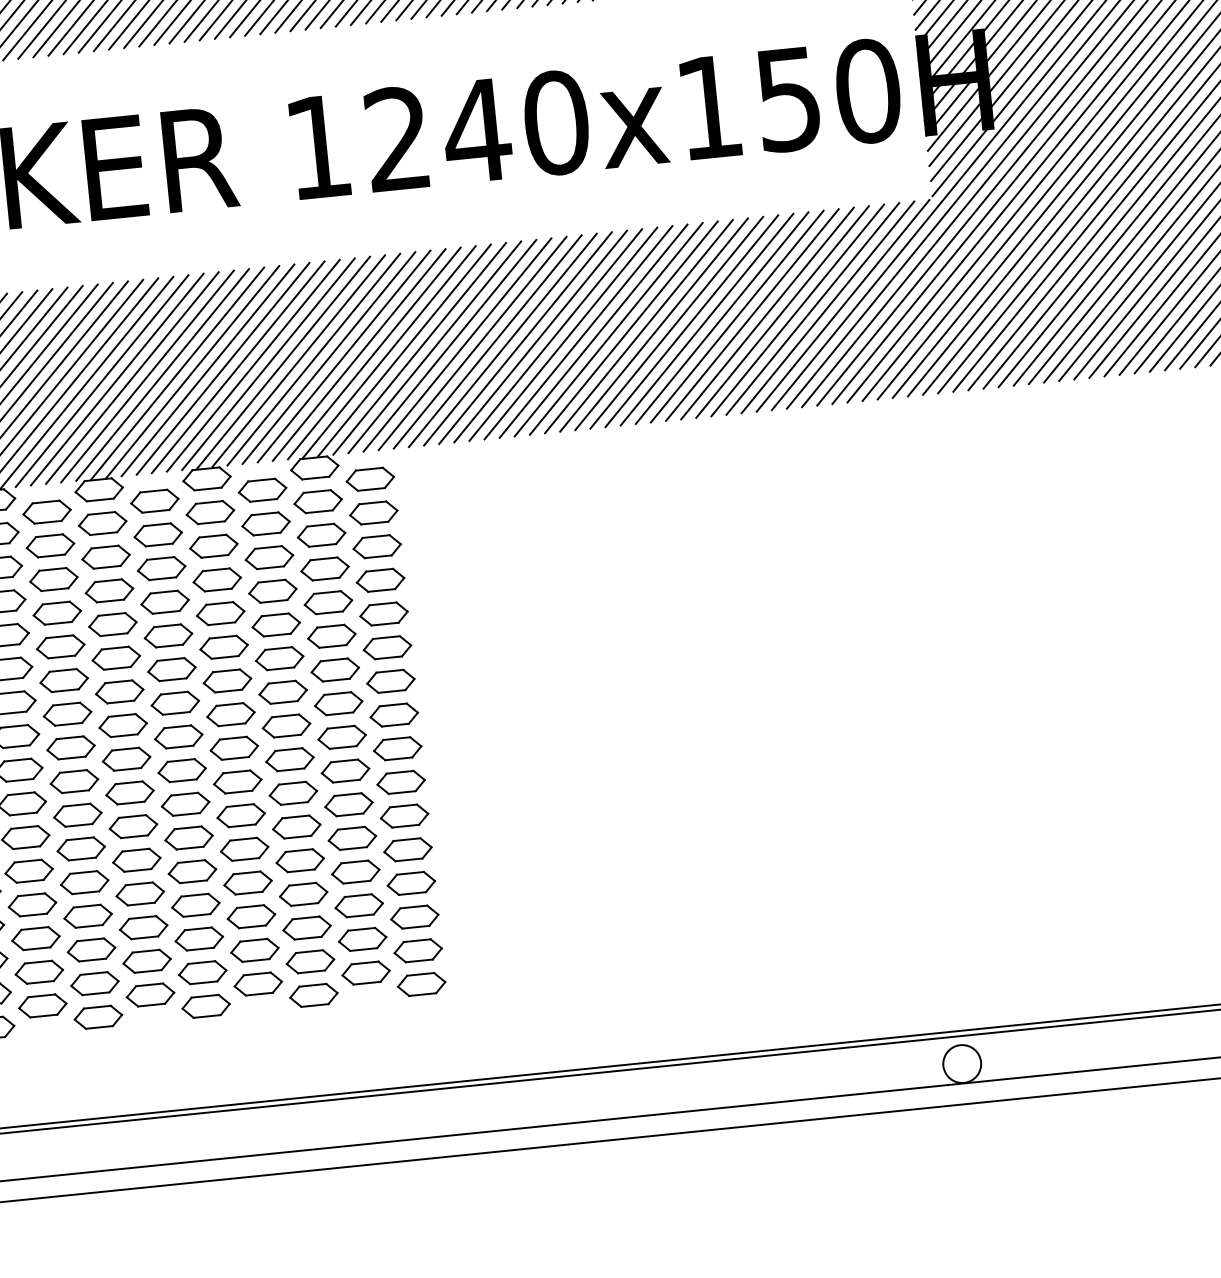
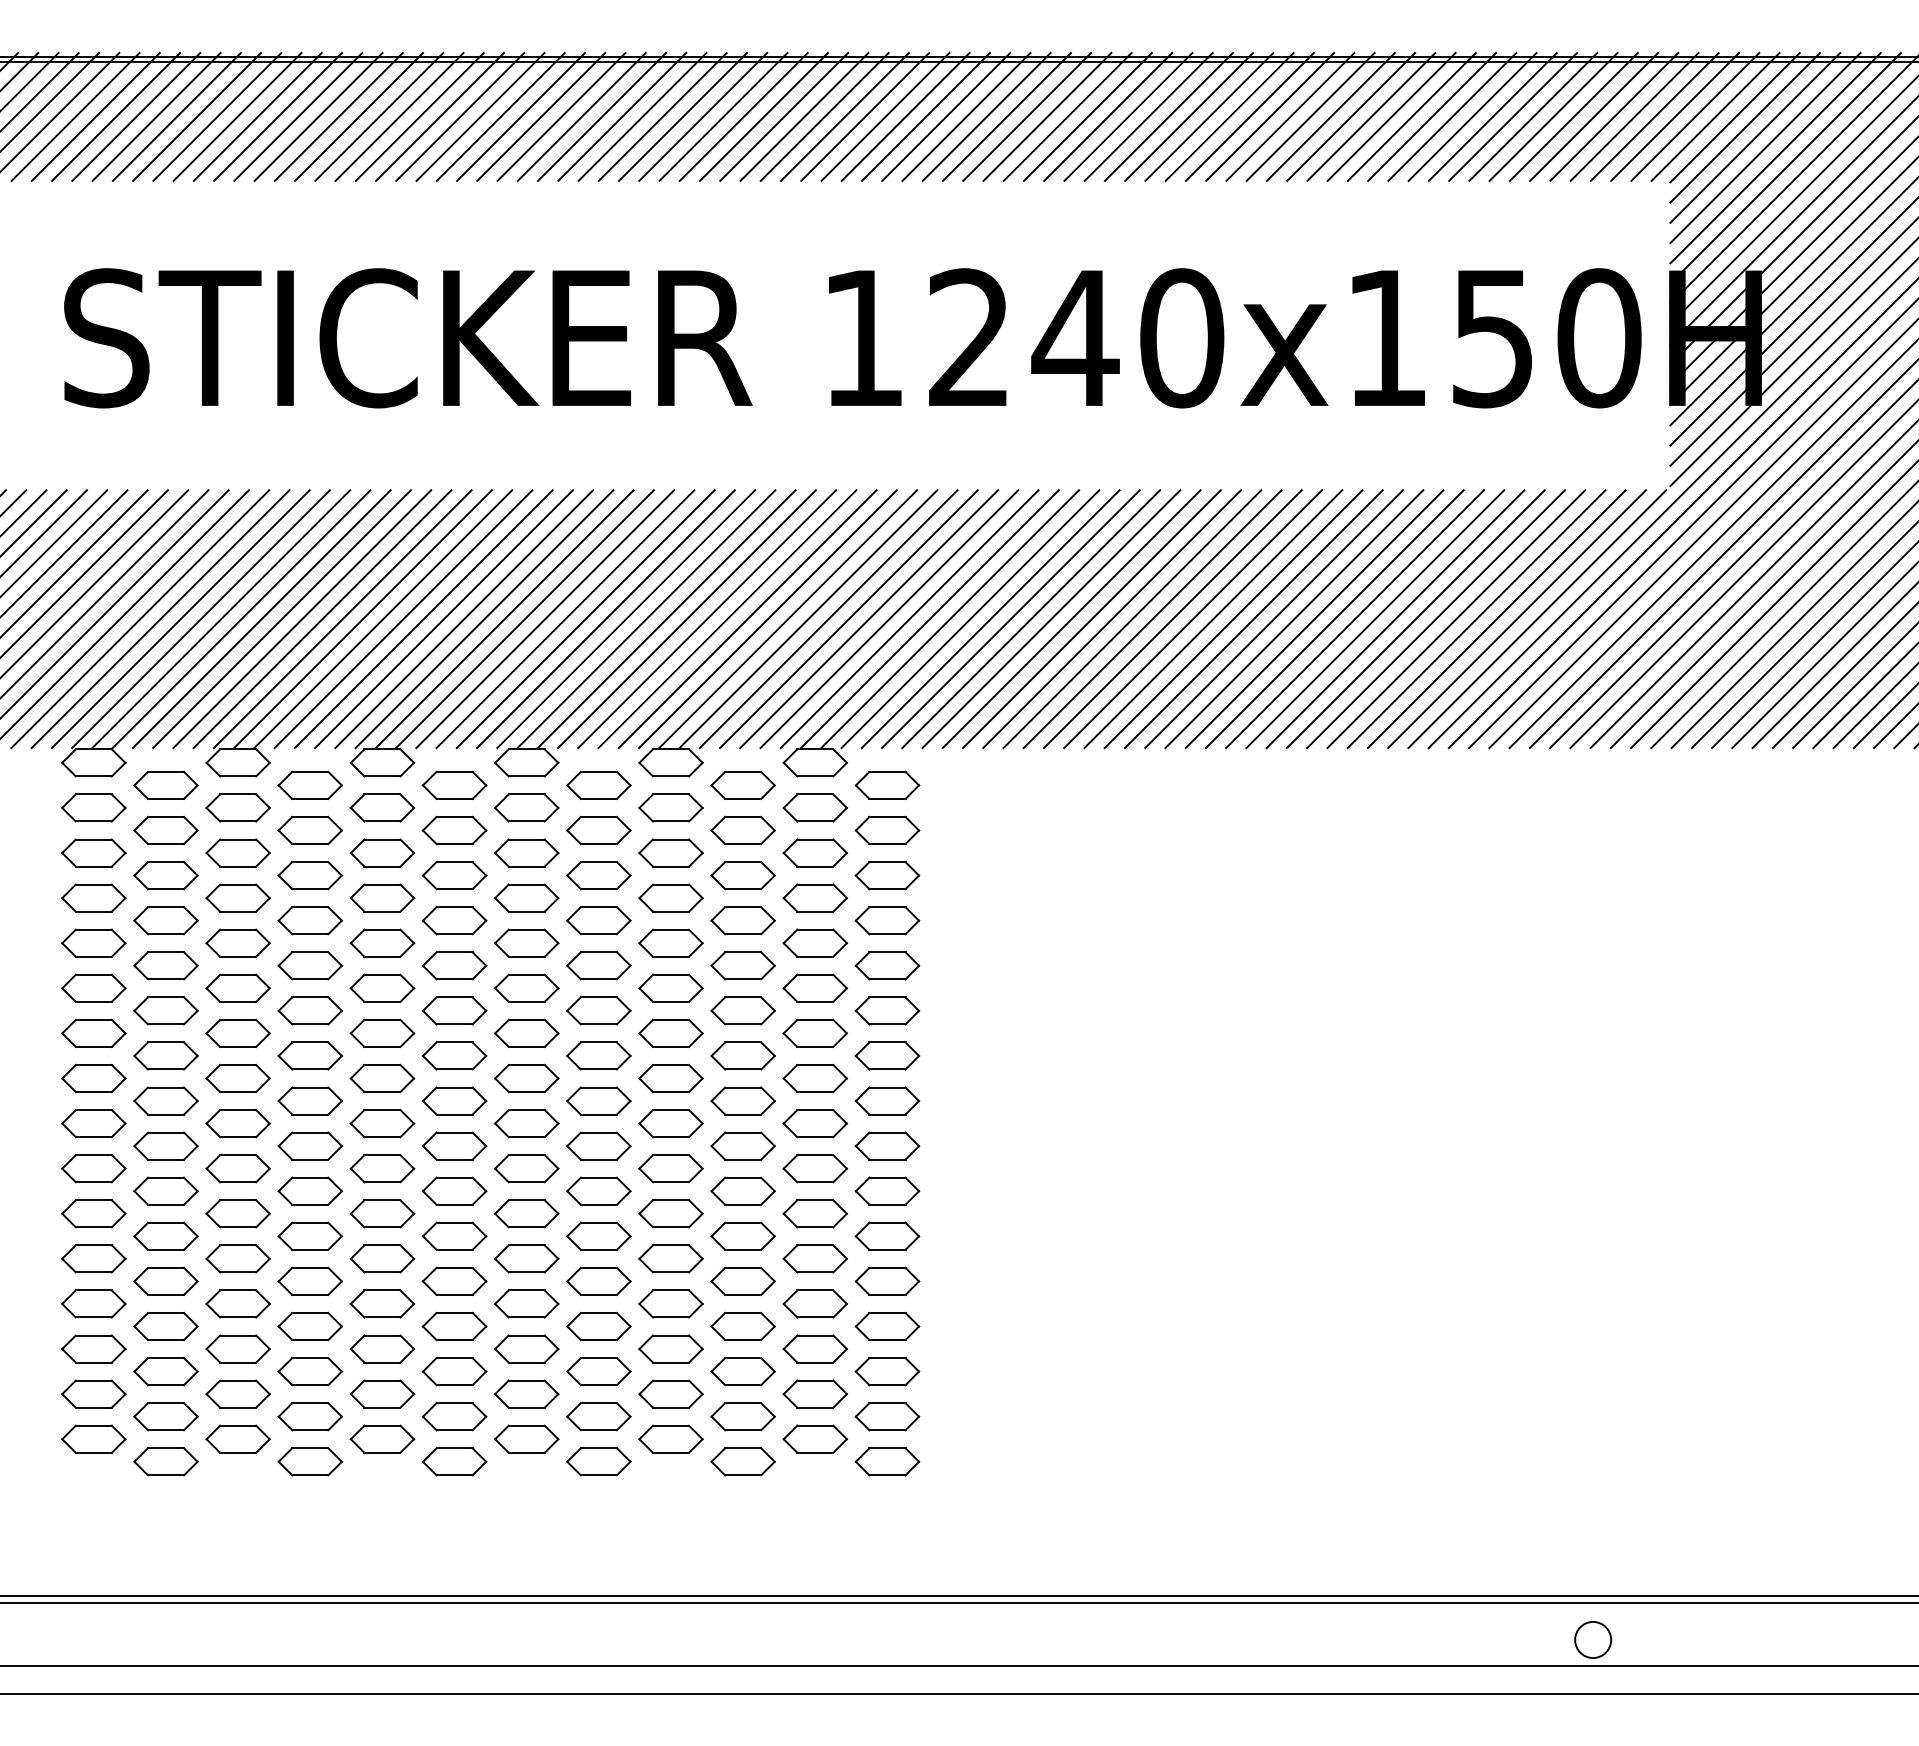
circle: (962, 1063) -> (1593, 1639), size x0.71

